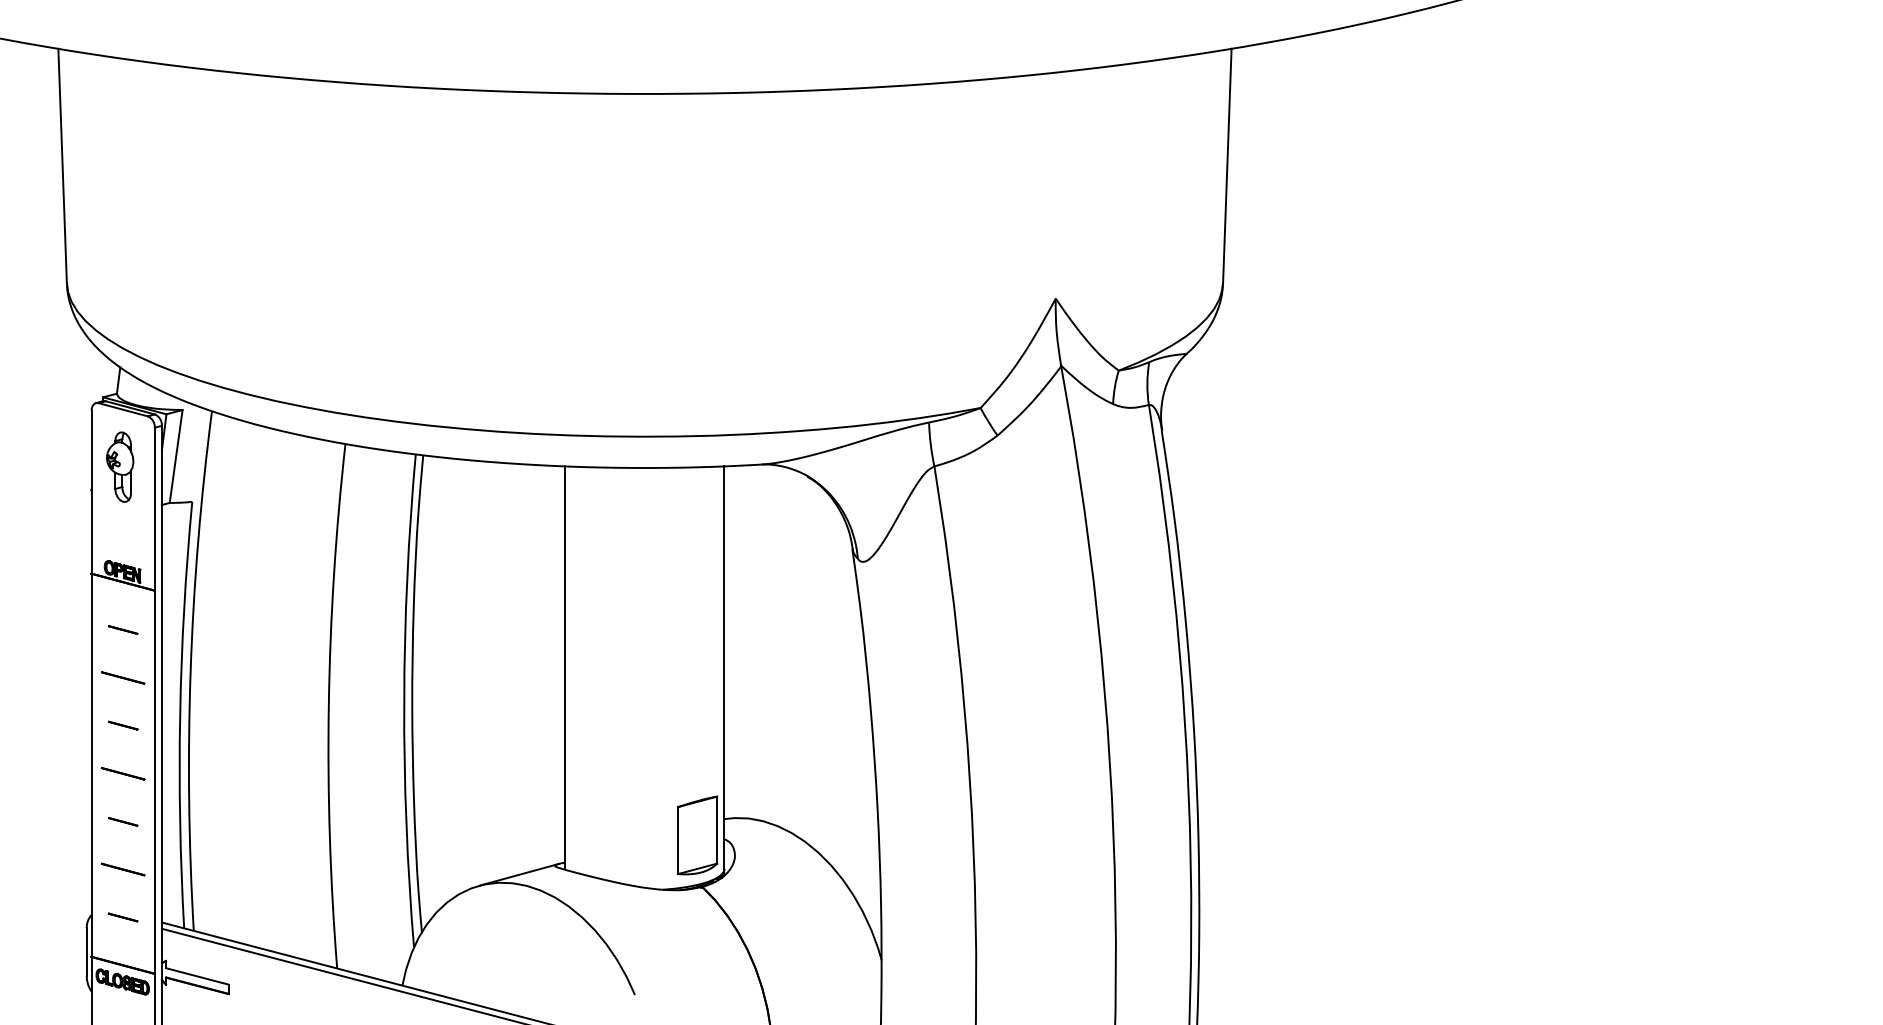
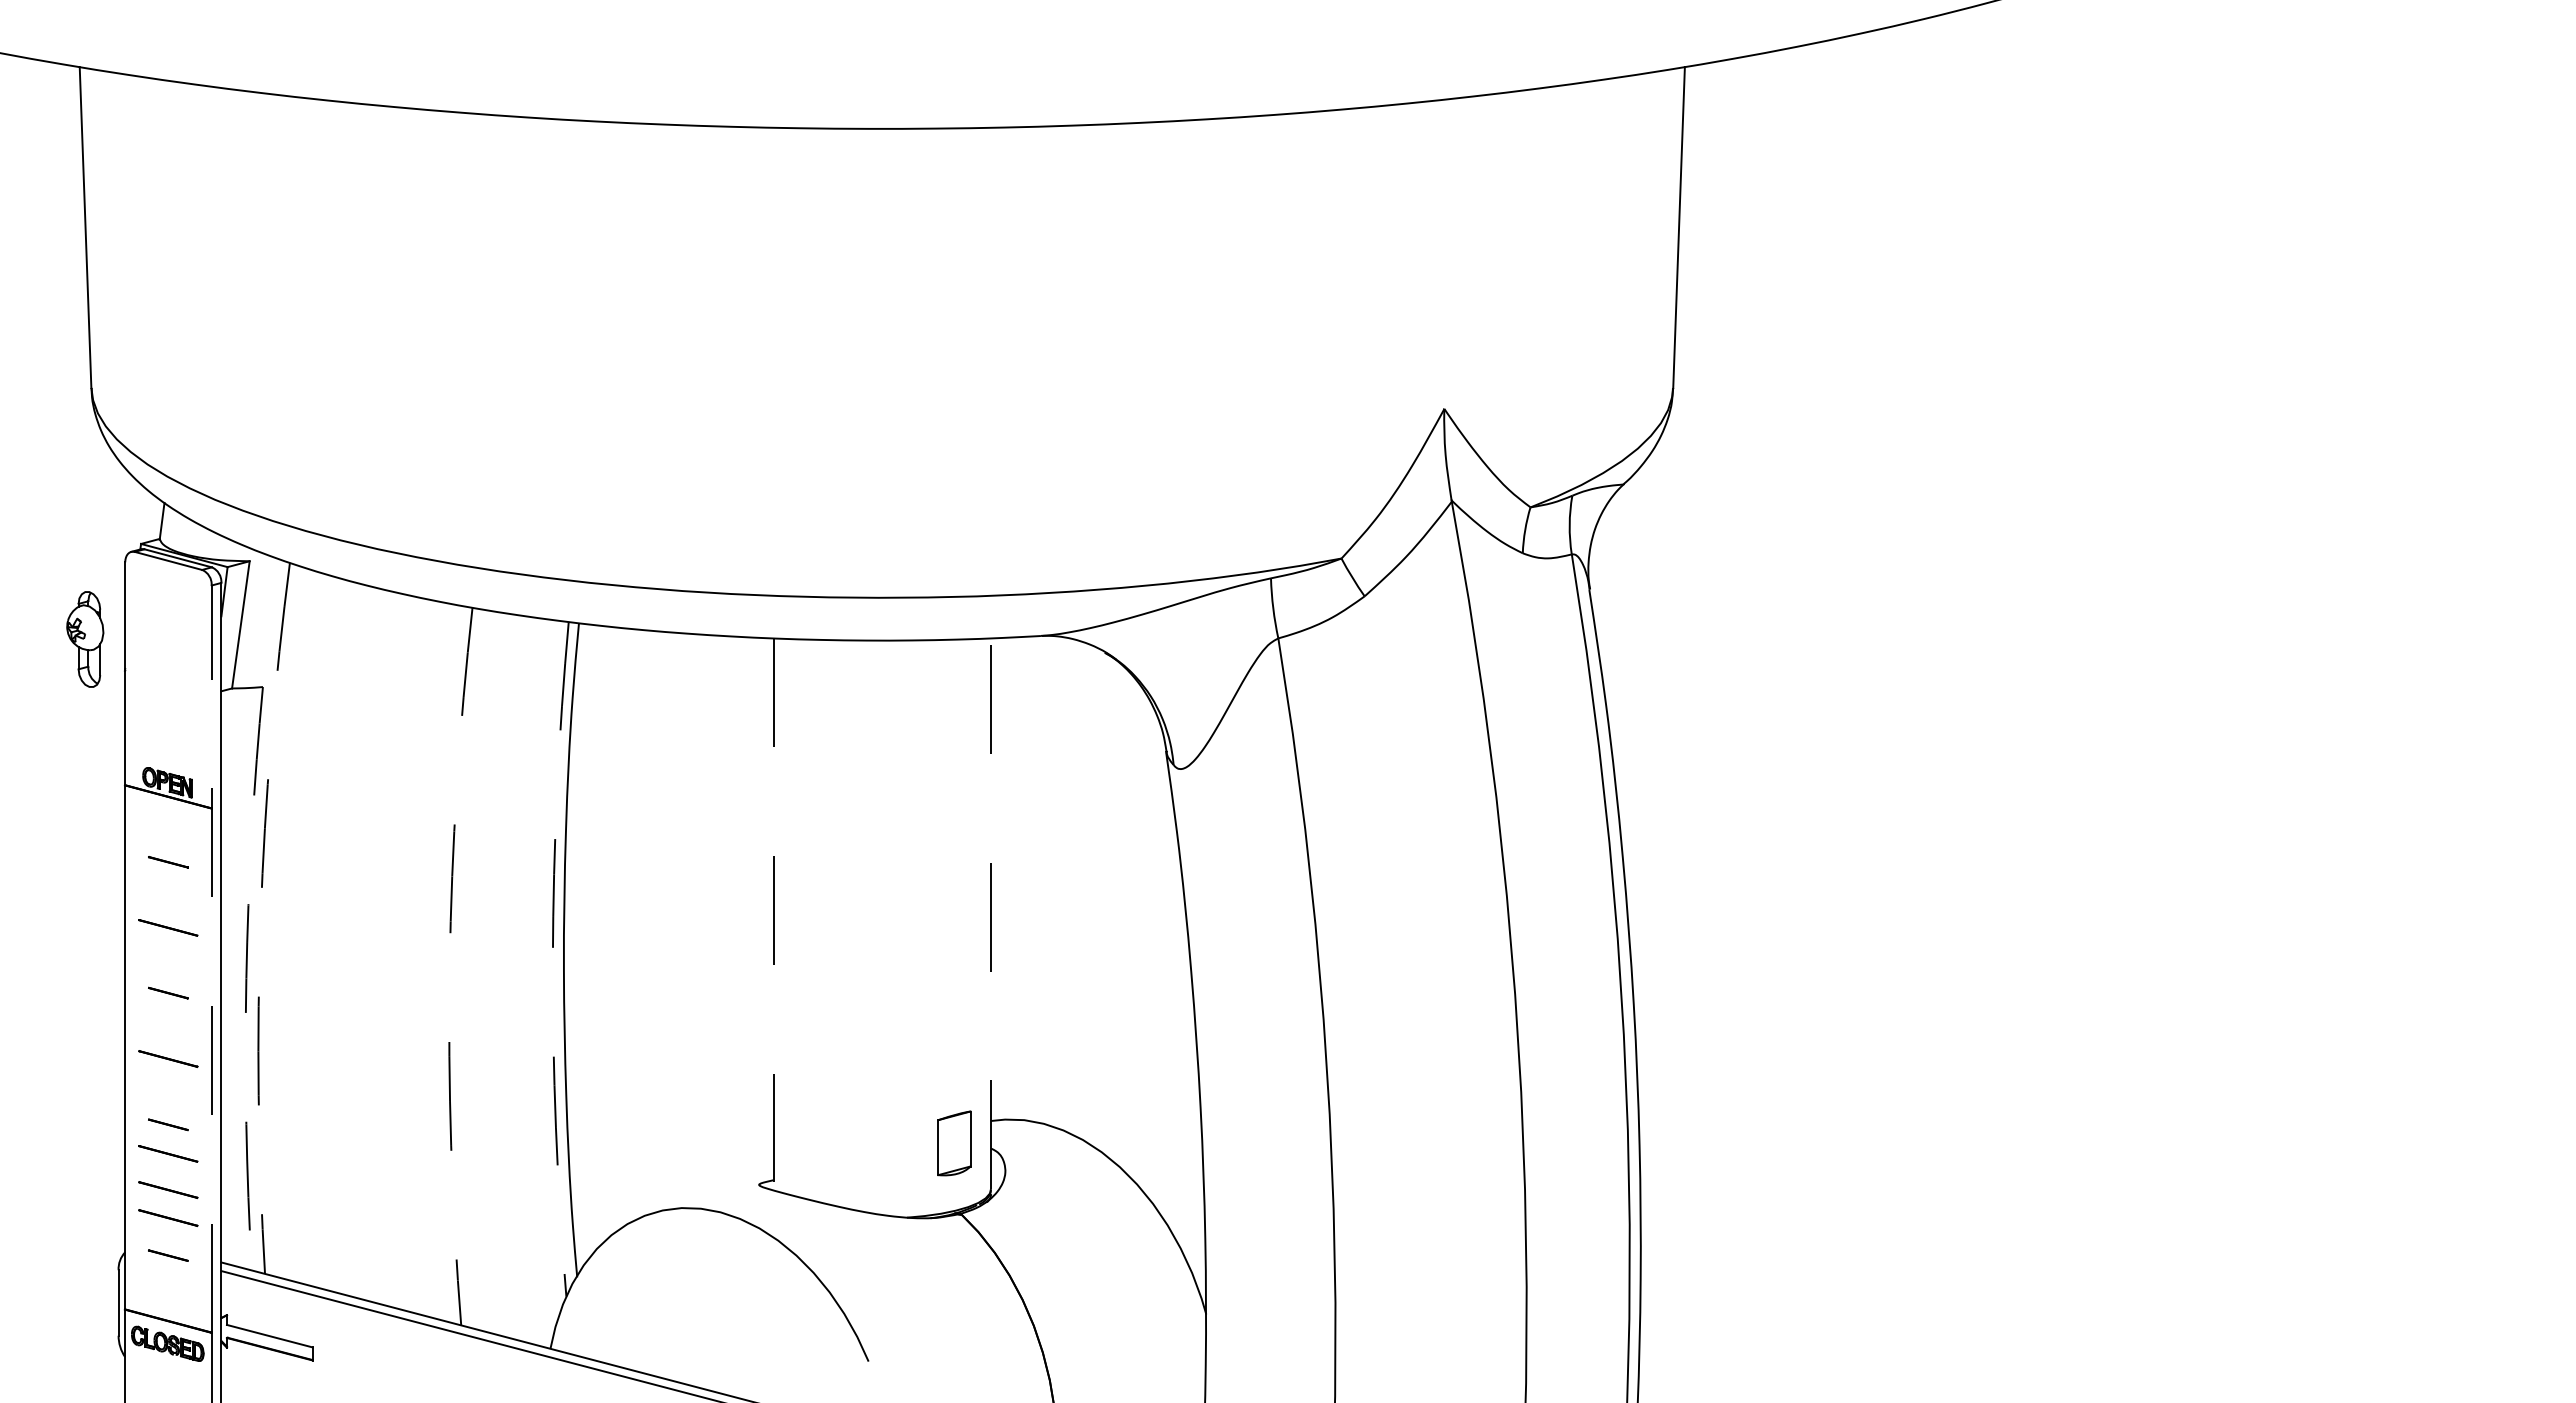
part: (120, 467) -> (85, 639), moved
line: (724, 667) -> (991, 913), solid -> dashed
line: (565, 668) -> (773, 914), solid -> dashed
arc: (190, 670) -> (260, 917), solid -> dashed
line: (154, 701) -> (211, 959), solid -> dashed
arc: (403, 701) -> (552, 959), solid -> dashed
arc: (328, 706) -> (449, 966), solid -> dashed
arc: (180, 714) -> (246, 978), solid -> dashed
part: (697, 835) -> (954, 1143), size x0.6
line: (123, 842) -> (168, 1153), added
line: (518, 875) -> (709, 1197), removed
line: (123, 889) -> (168, 1217), added

